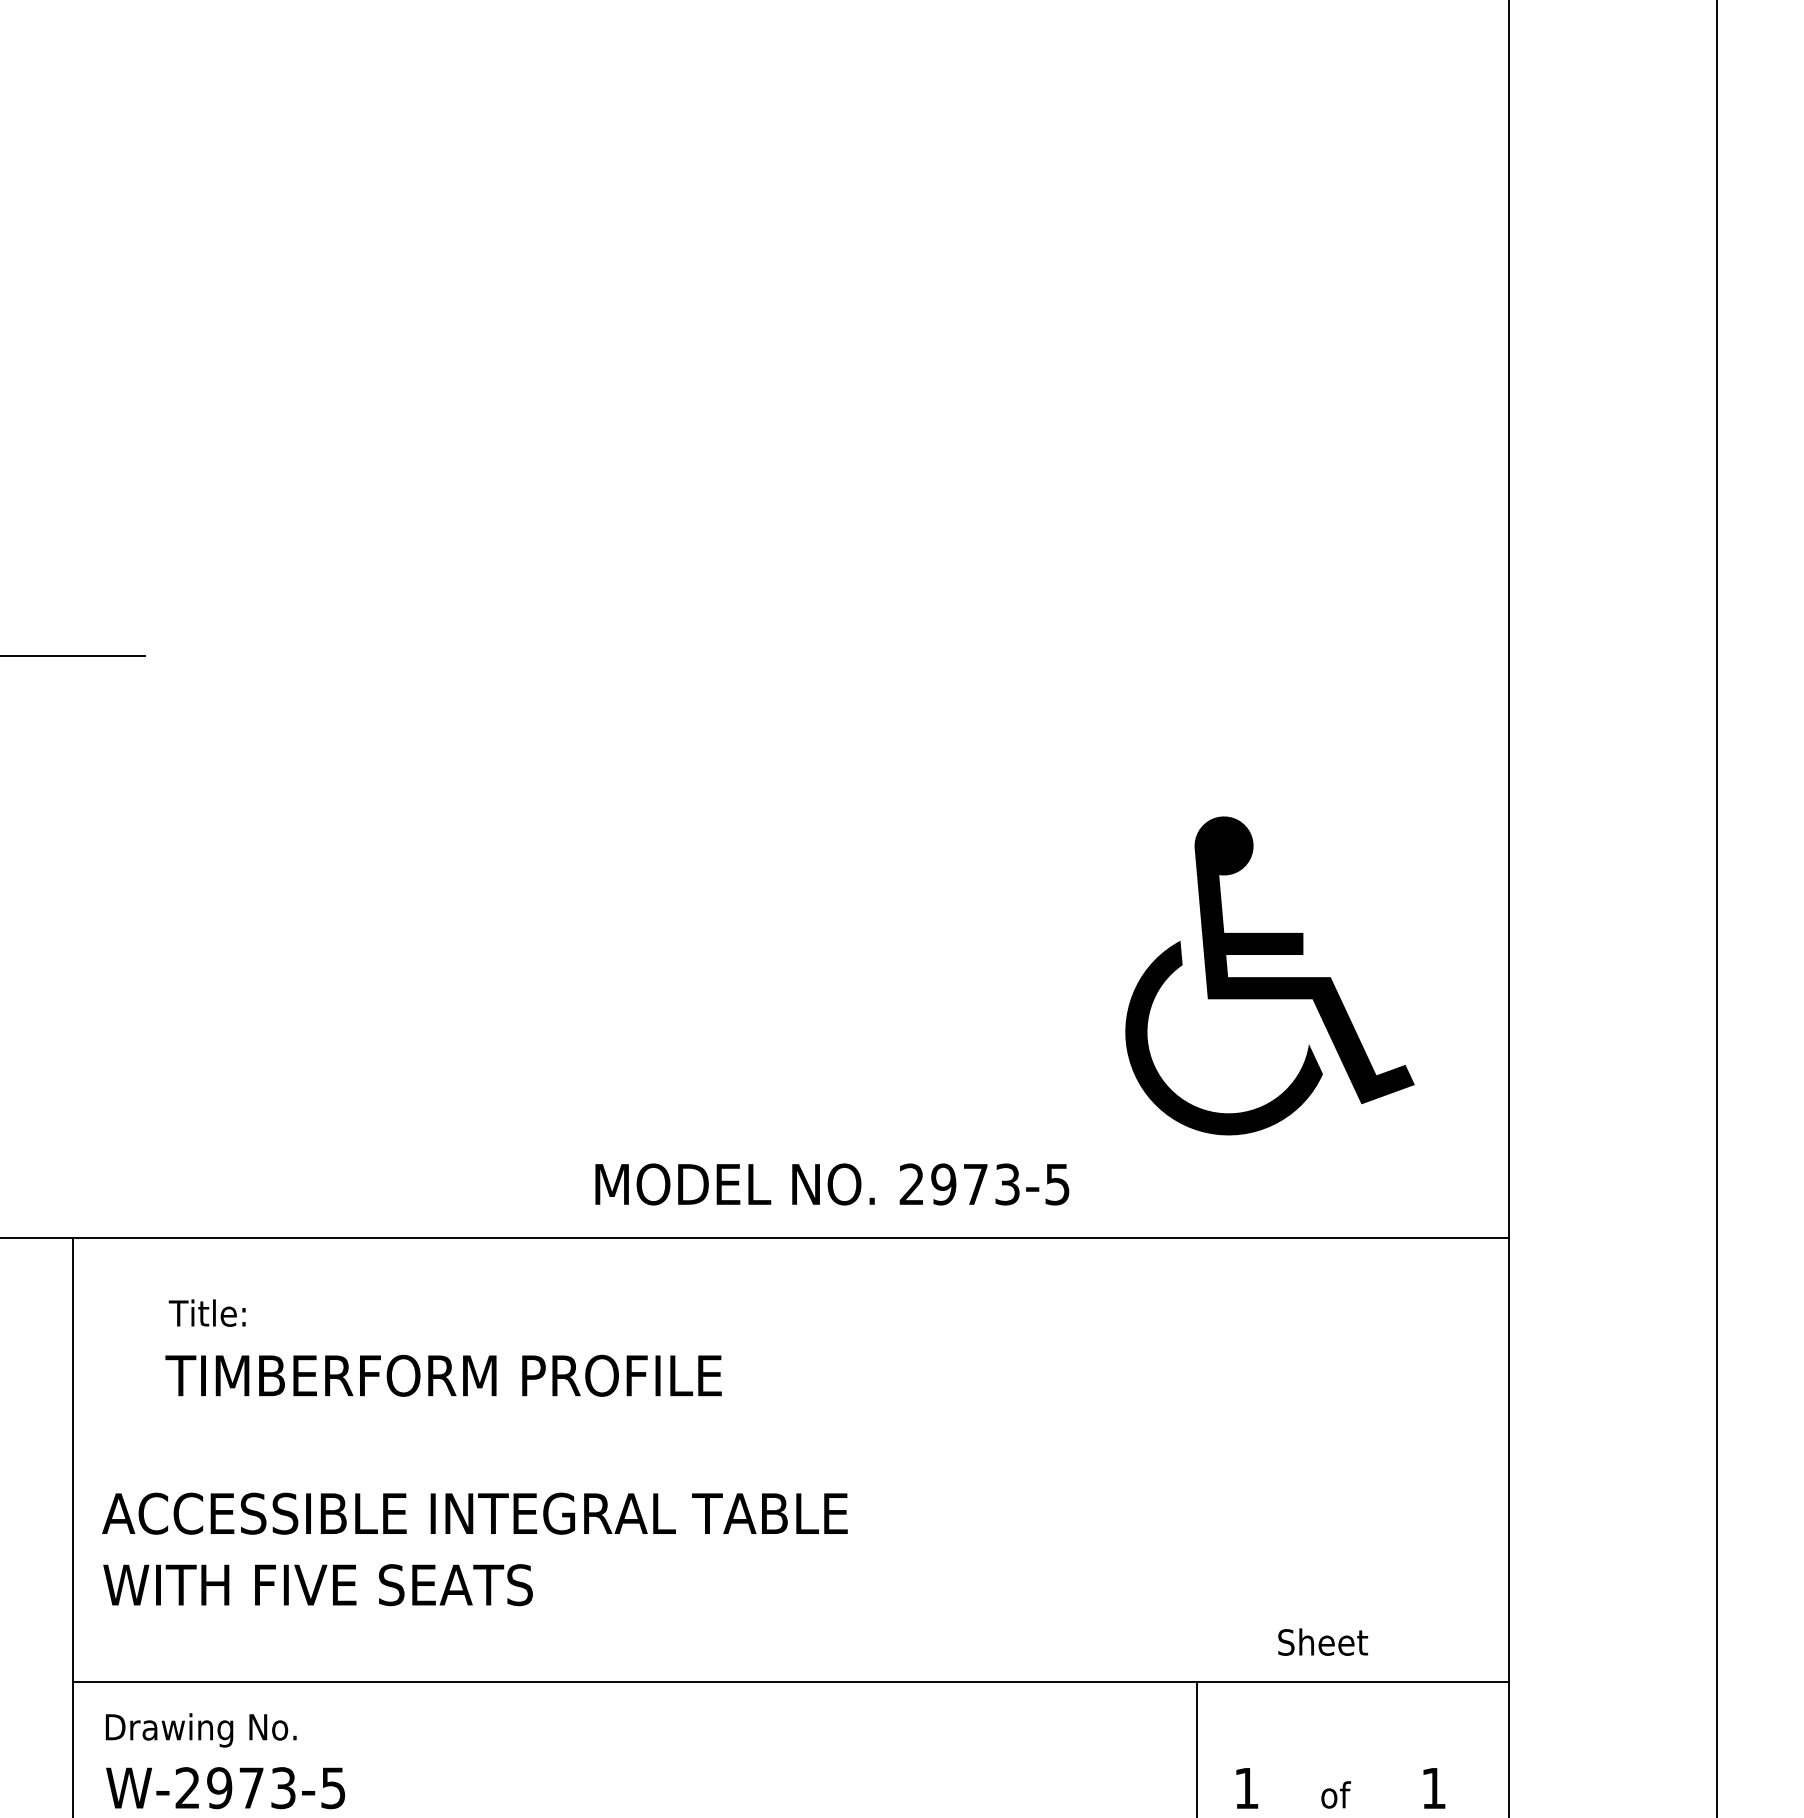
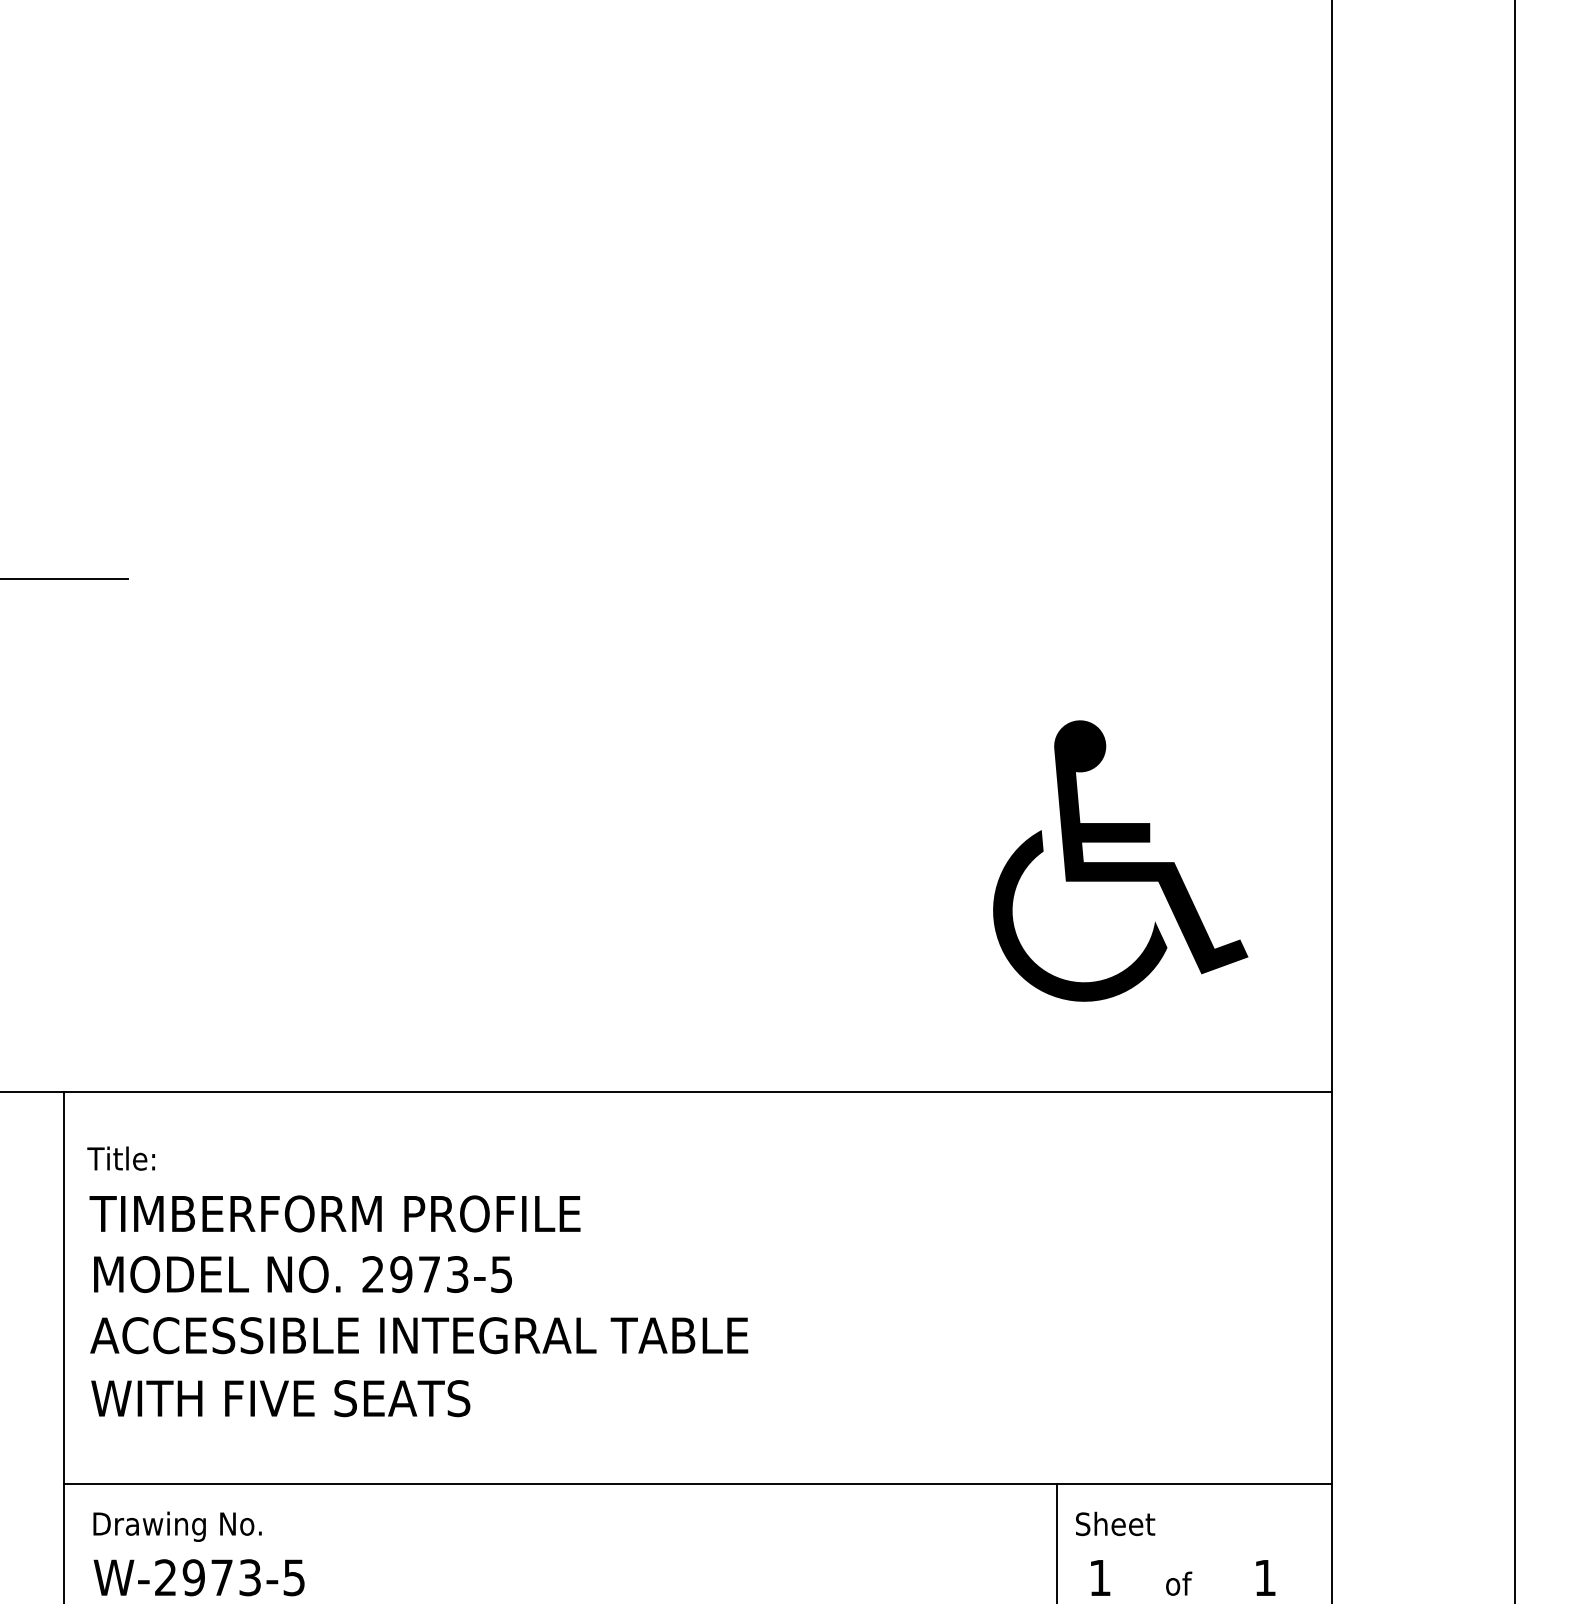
text: (832, 1184) -> (303, 1274), moved
text: (206, 1312) -> (120, 1158), moved
text: (443, 1375) -> (334, 1213), moved
text: (1323, 1641) -> (1115, 1523), moved

